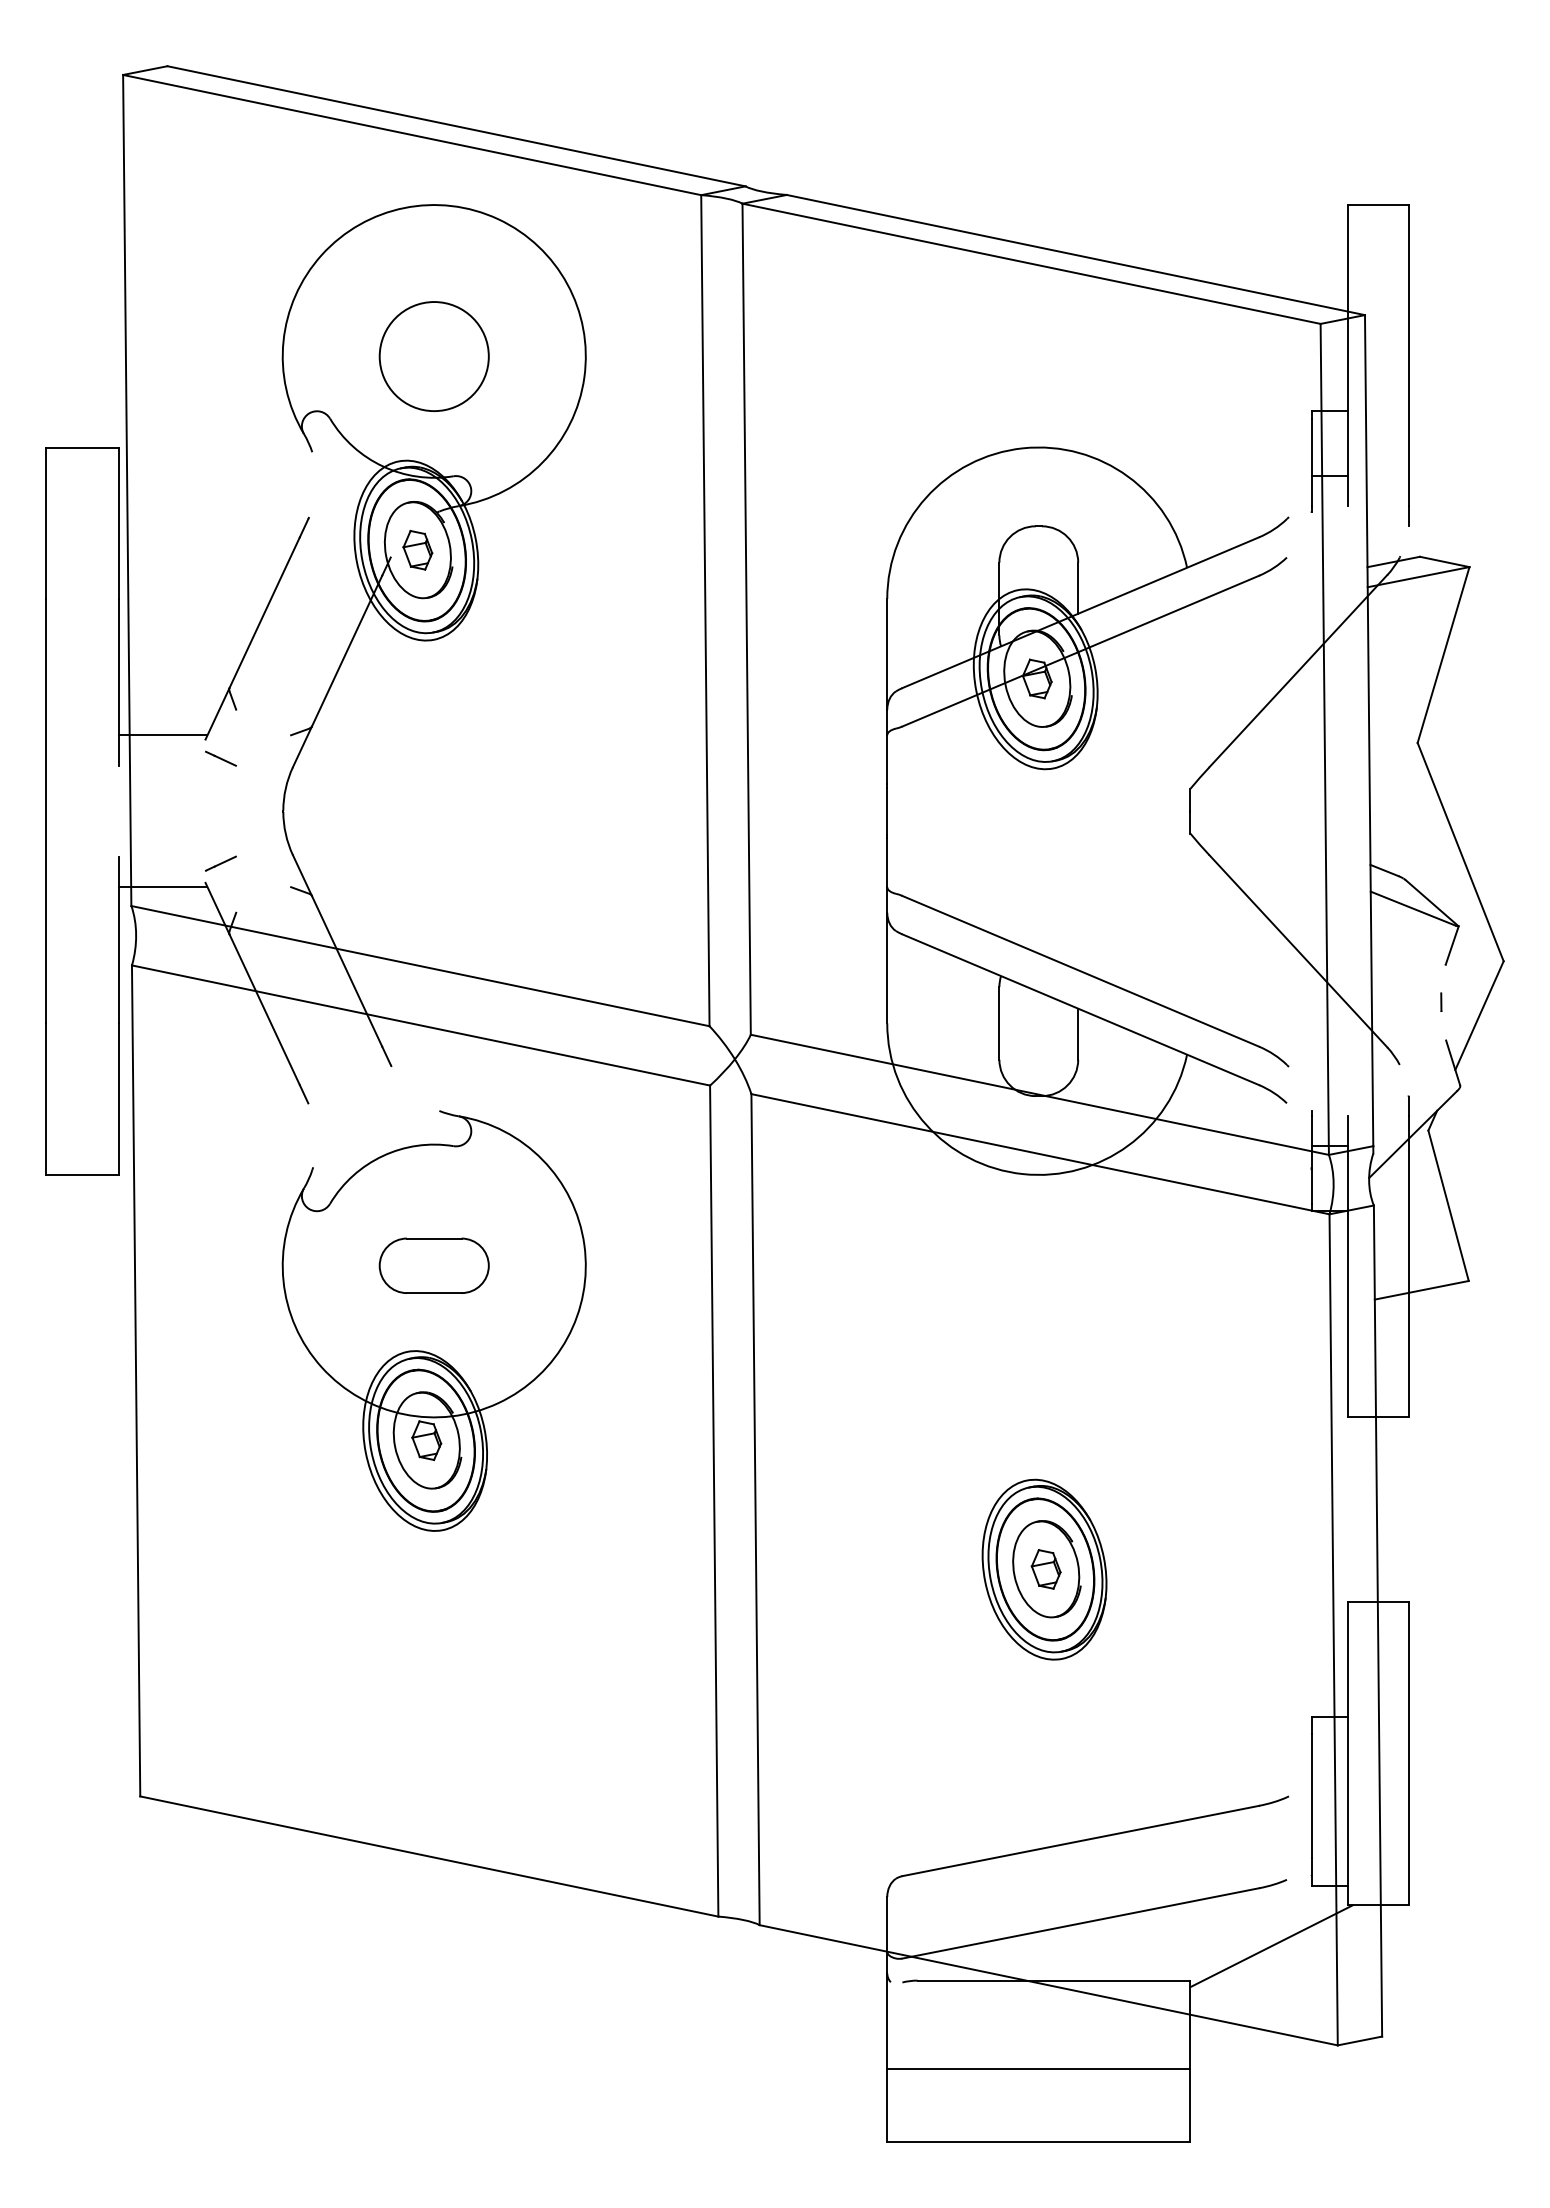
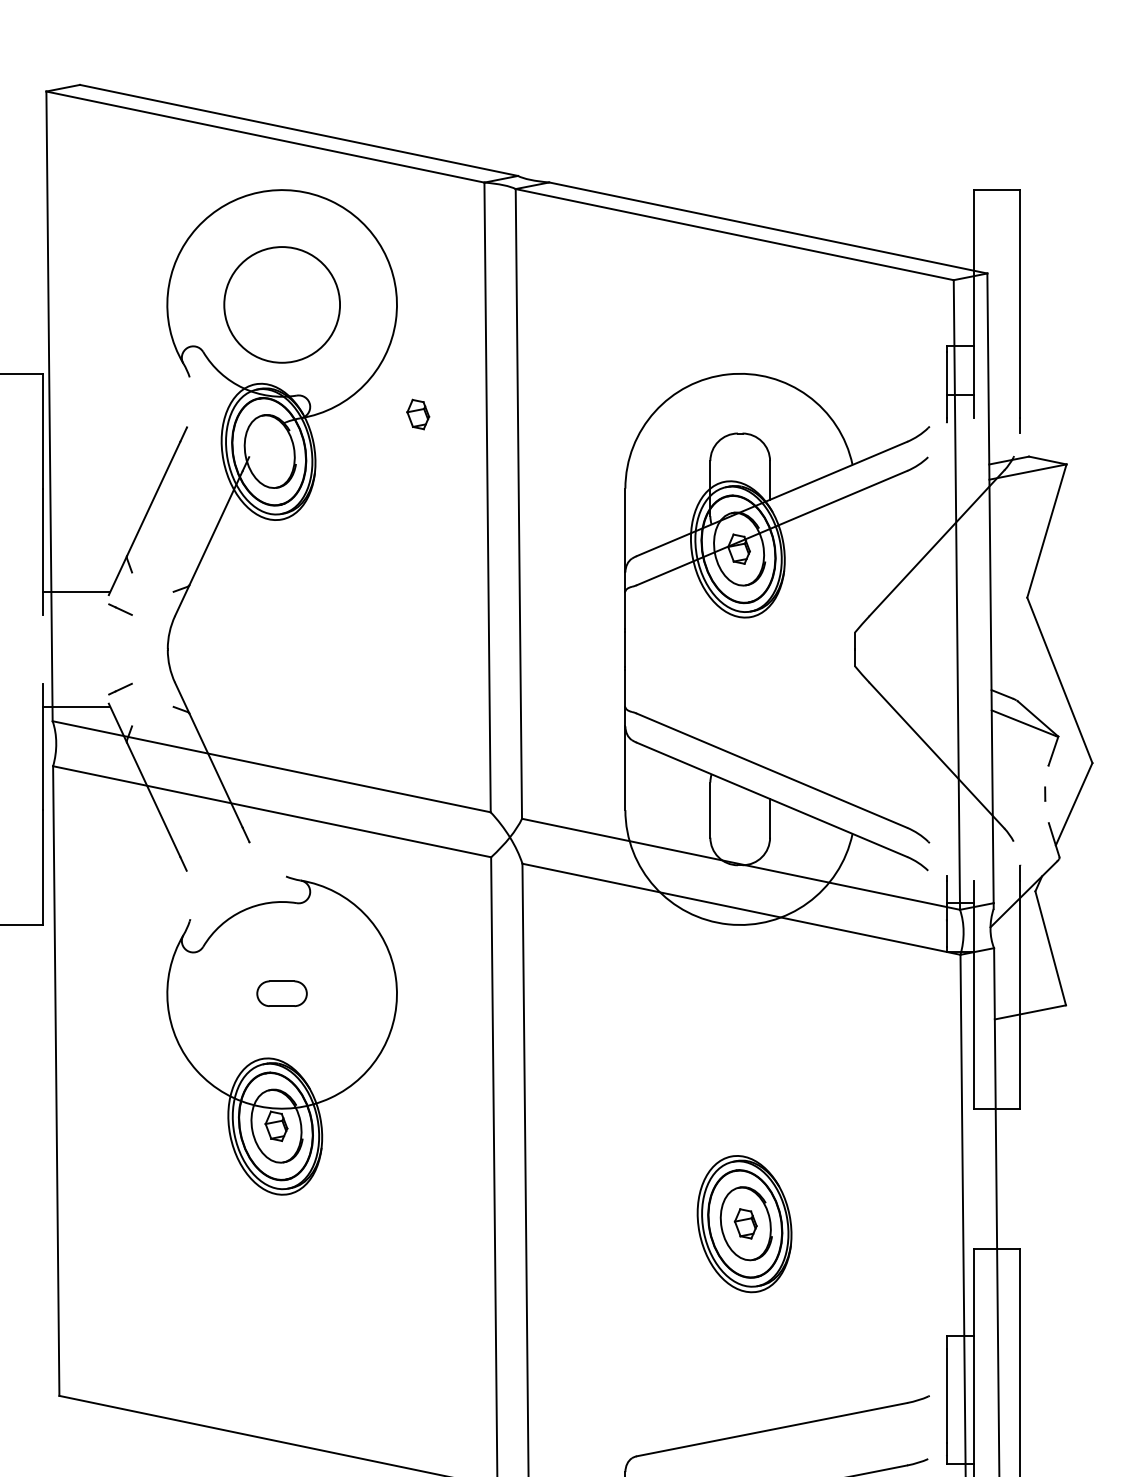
circle: (433, 356) -> (281, 304), size x1.4
part: (417, 549) -> (417, 413), moved
part: (433, 1265) -> (281, 993), size x0.6

